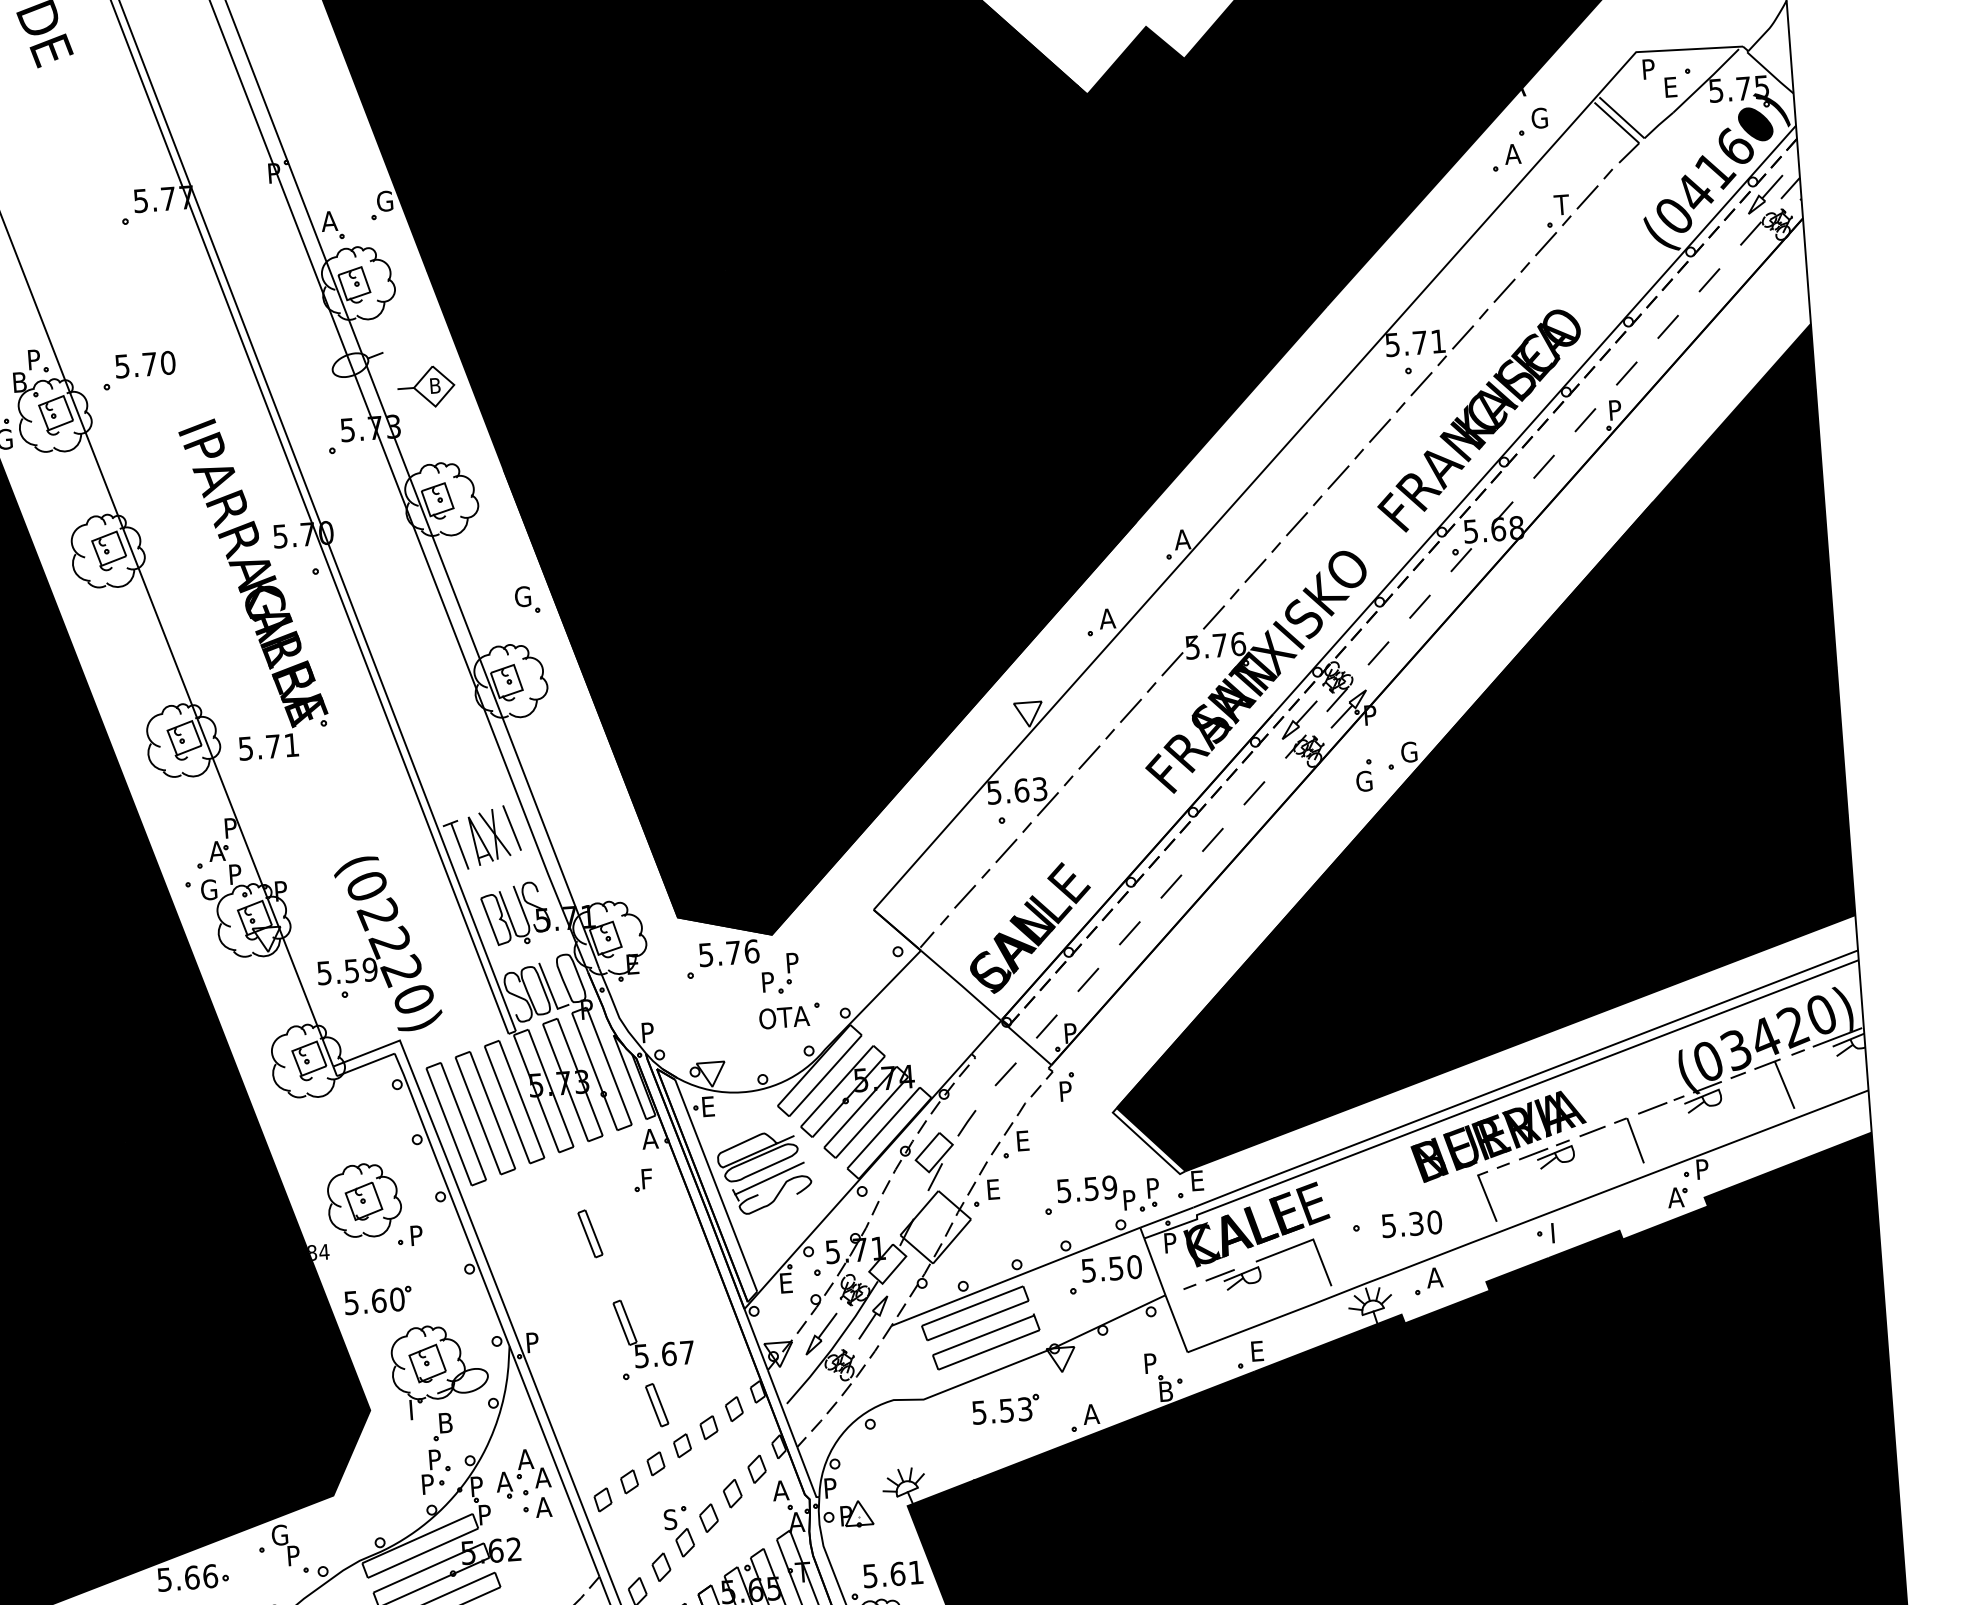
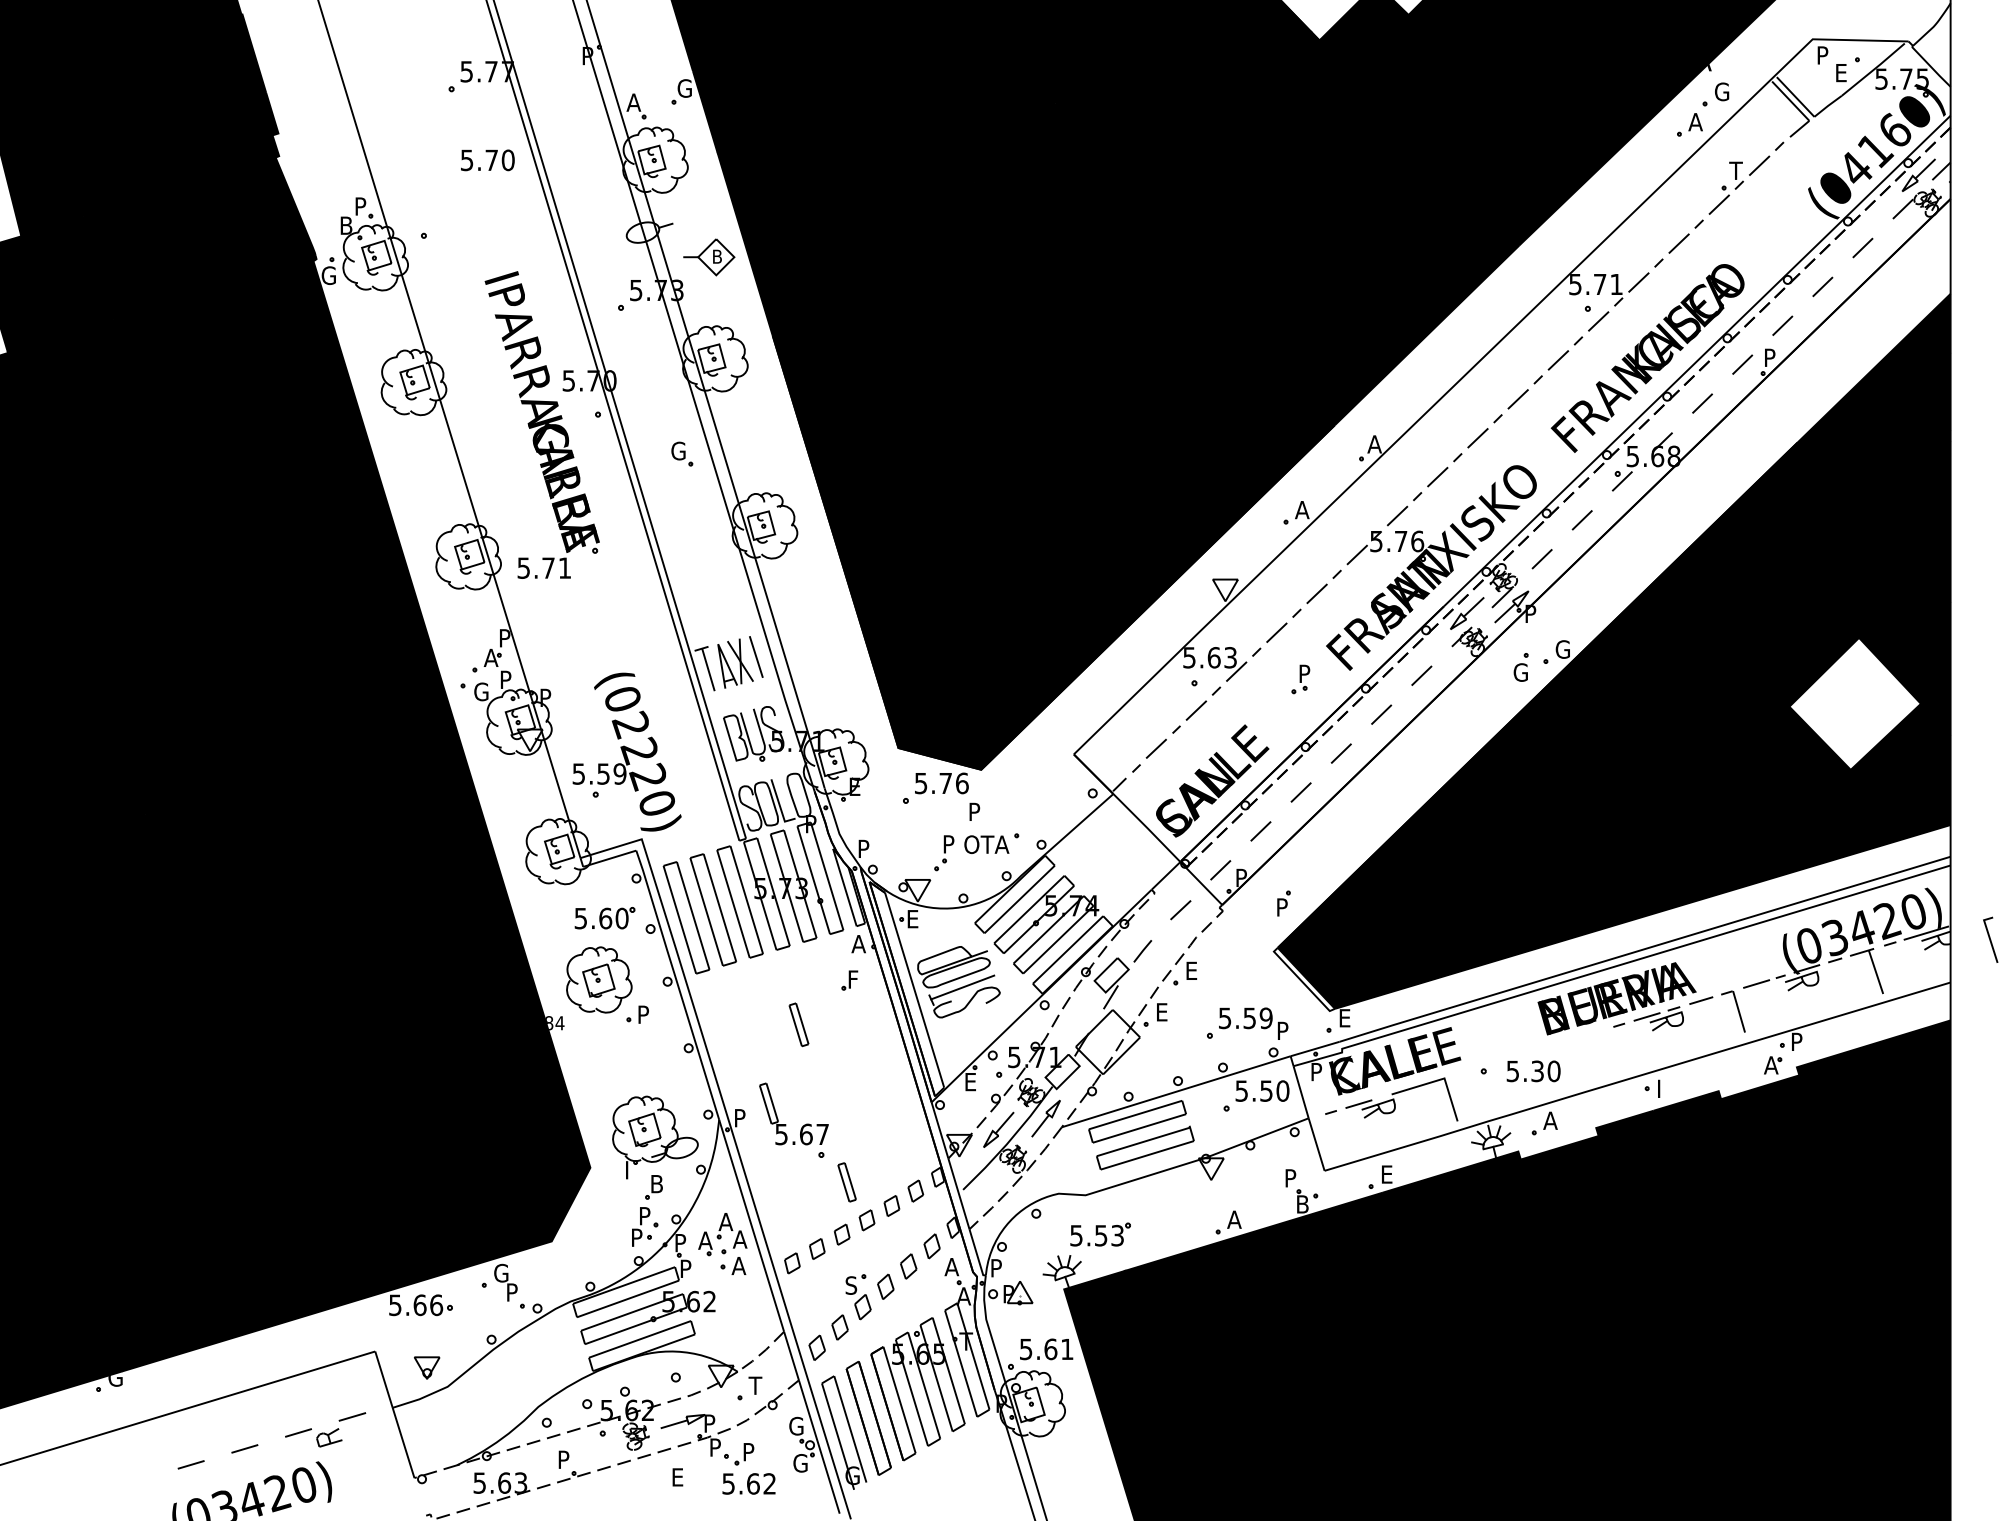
text: (145, 364) -> (487, 160), moved
part: (527, 599) -> (682, 453), moved
fill: (1738, 787) -> (1854, 703), removed
part: (788, 973) -> (944, 853), moved
part: (1066, 1086) -> (1283, 903), moved
part: (1148, 1194) -> (1300, 679), moved
line: (1486, 1196) -> (1990, 939), moved
part: (377, 1300) -> (604, 918), moved
part: (646, 1344) -> (786, 1124), moved
part: (1005, 1409) -> (1100, 1234), moved

